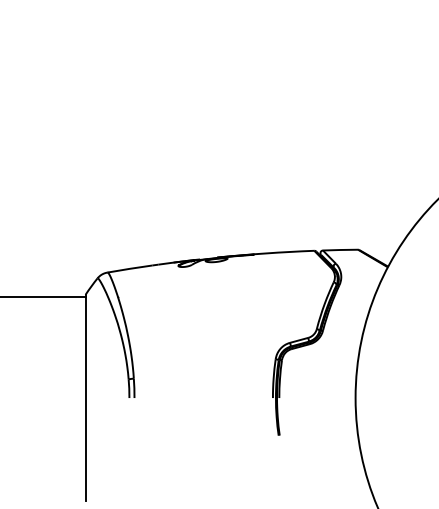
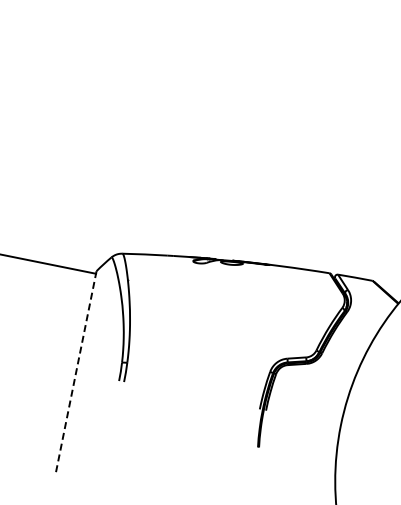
line: (85, 398) -> (75, 372), solid -> dashed

